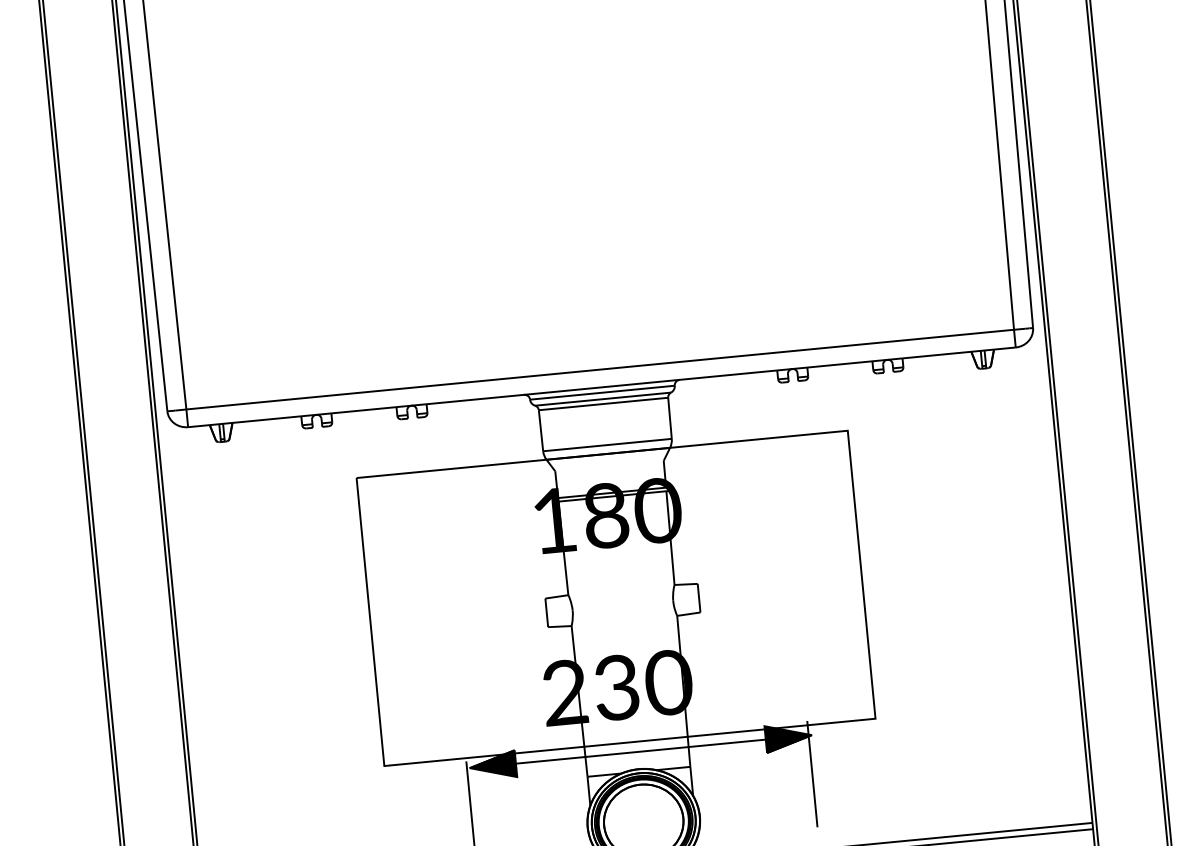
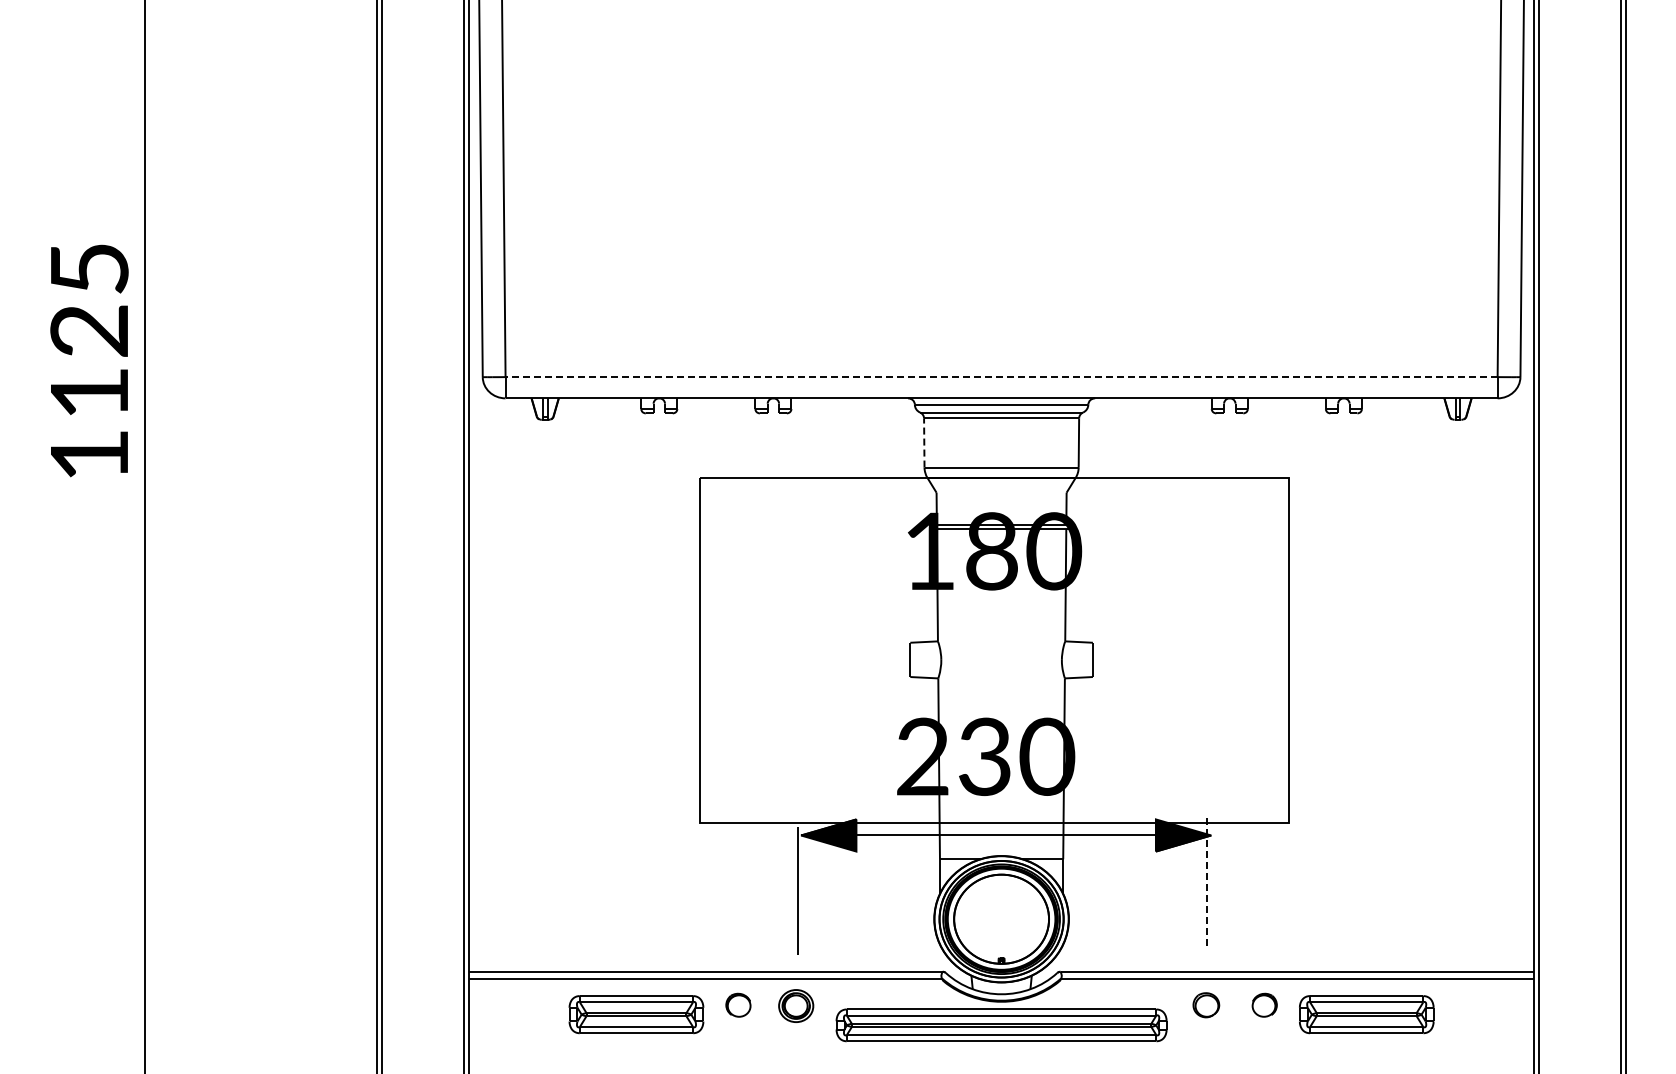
line: (600, 369) -> (1001, 377), solid -> dashed
line: (541, 430) -> (924, 442), solid -> dashed
line: (812, 773) -> (1207, 881), solid -> dashed

